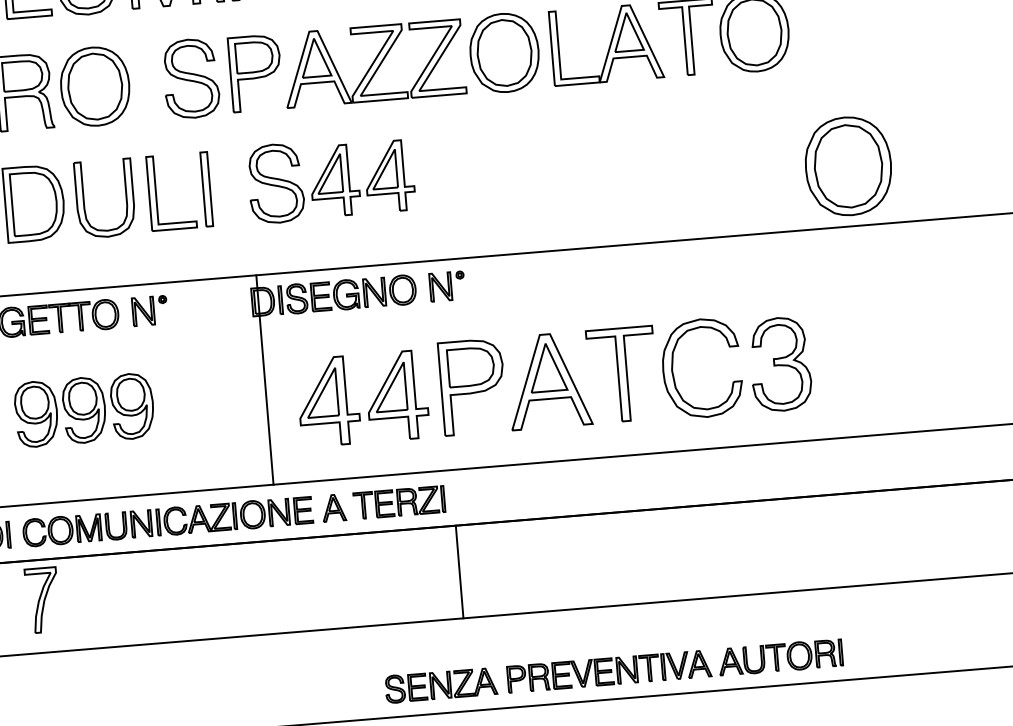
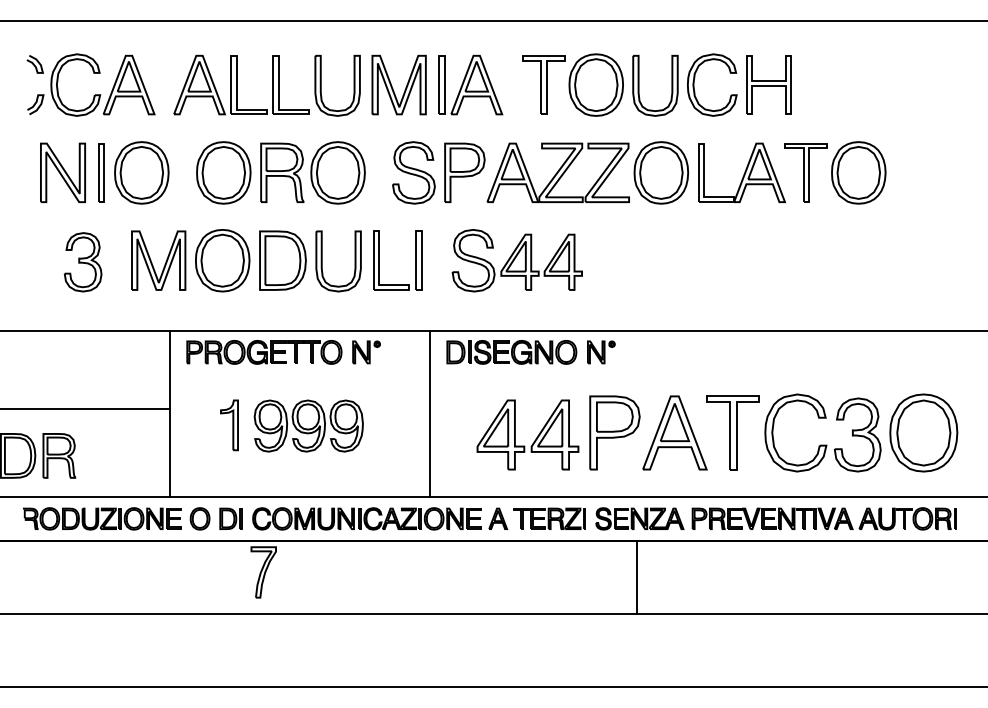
part: (848, 165) -> (923, 432), moved
line: (265, 379) -> (430, 413), moved
line: (459, 571) -> (636, 576), moved
part: (612, 670) -> (775, 518), moved

